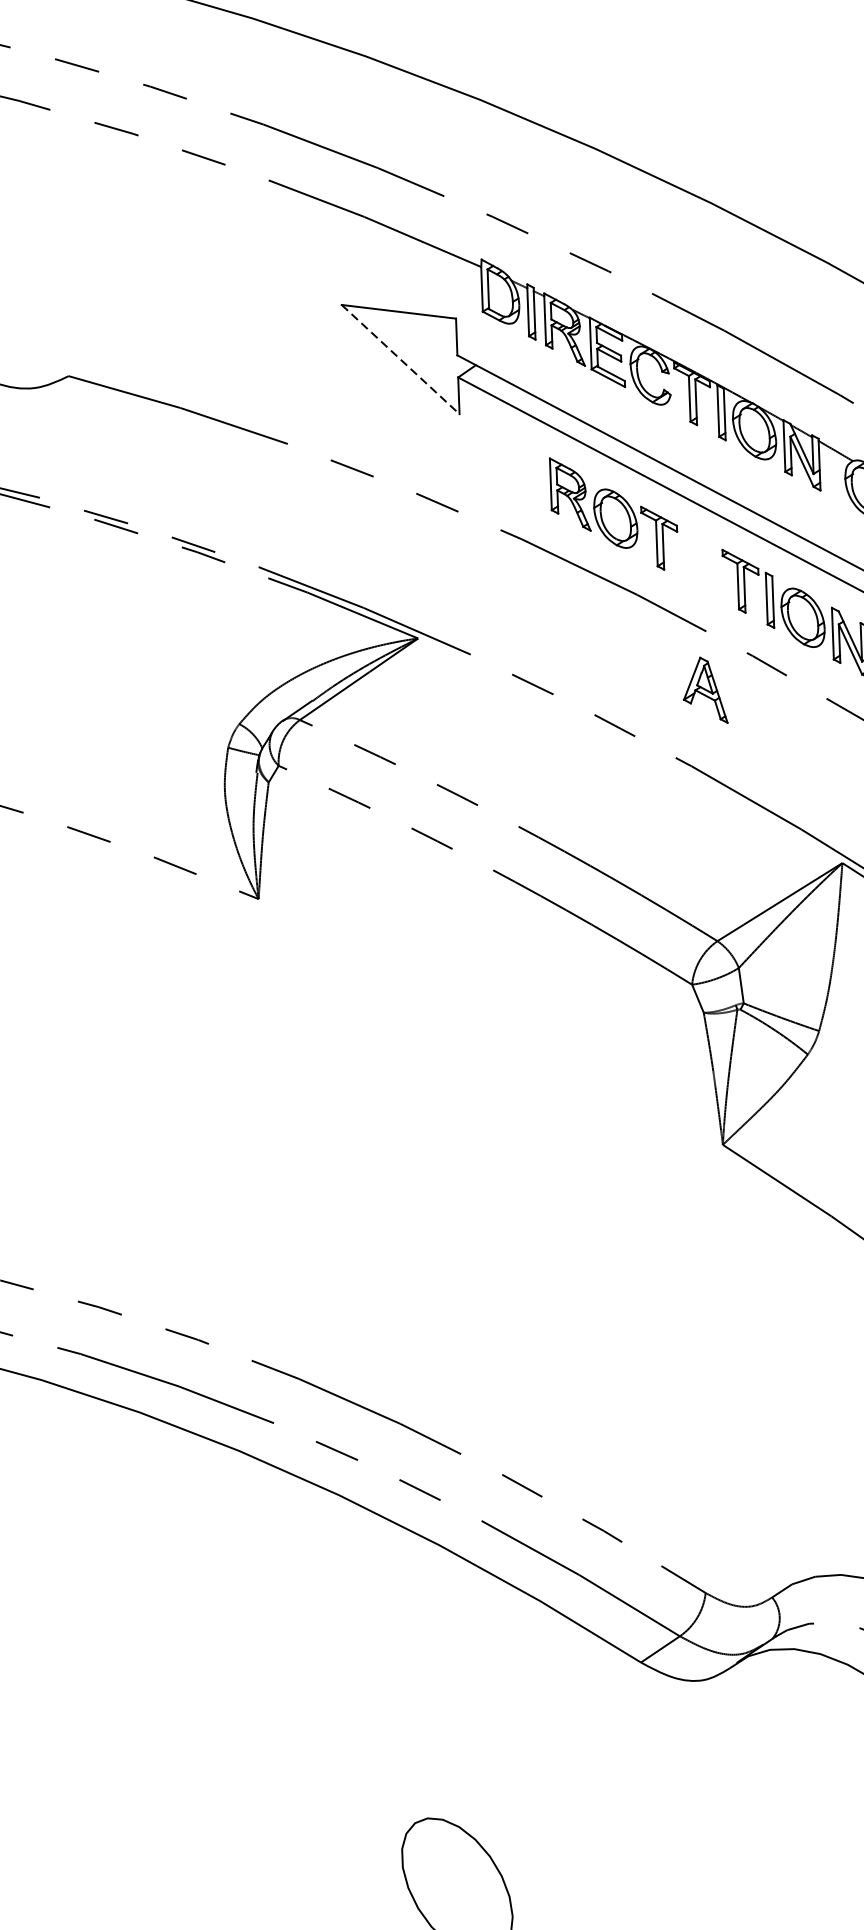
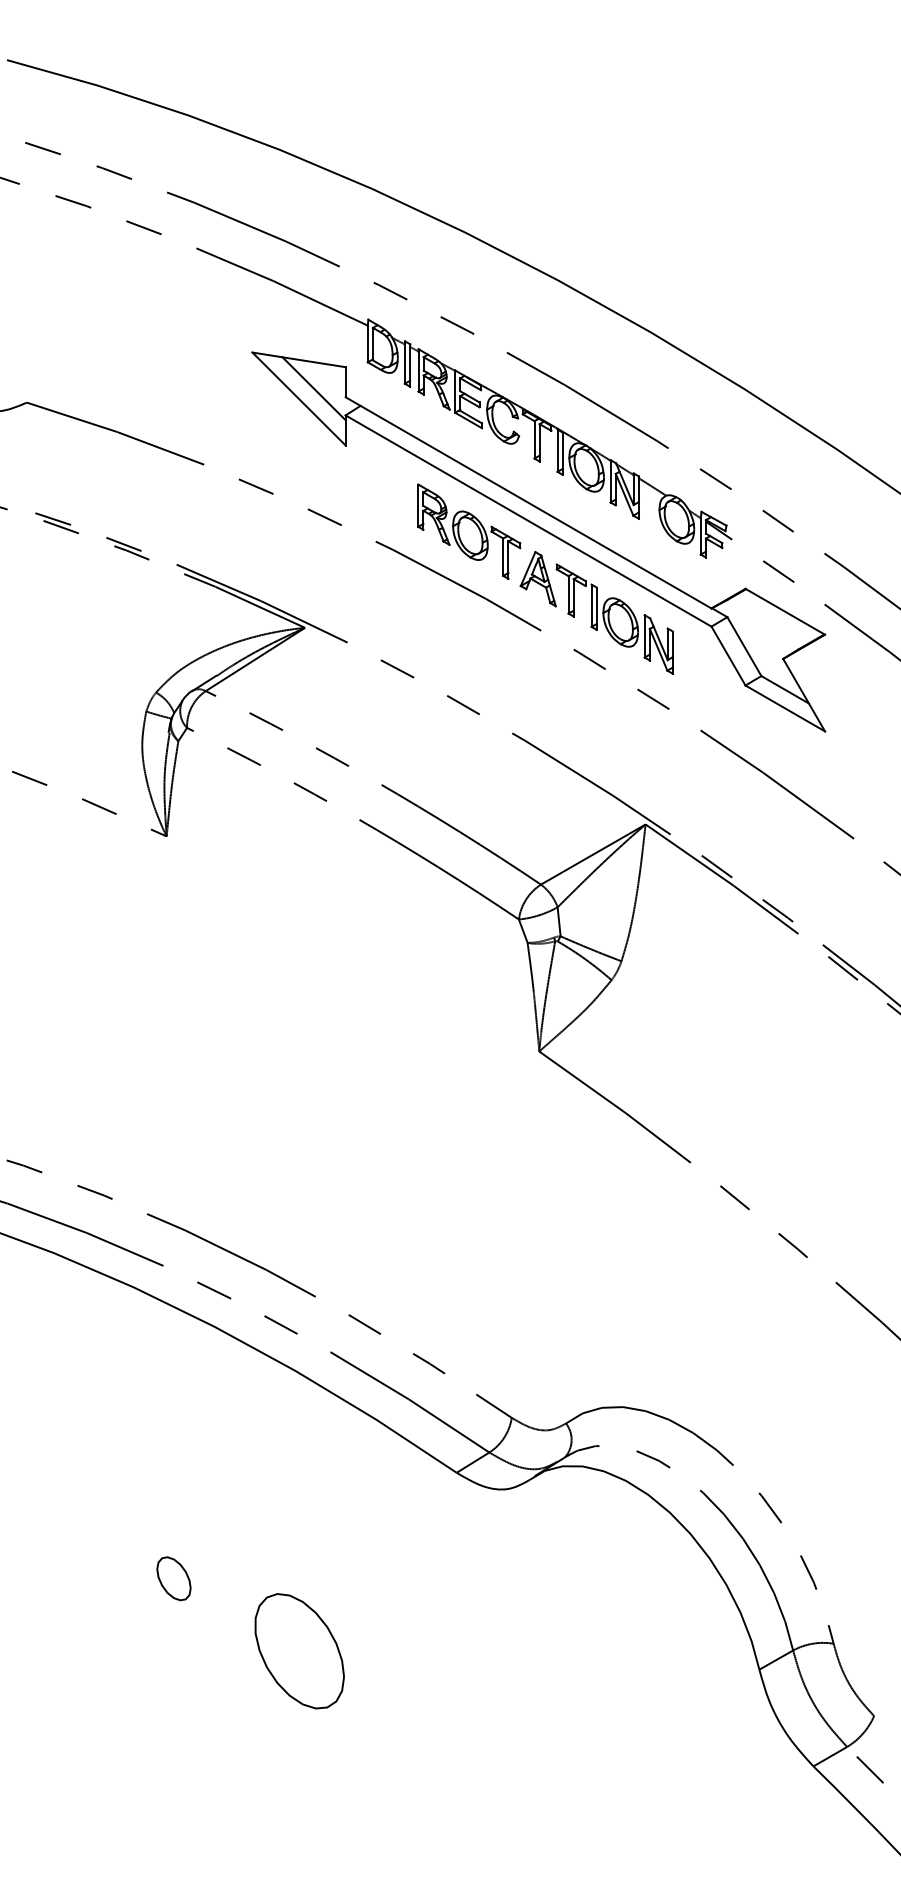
line: (417, 346) -> (313, 388), added
line: (401, 360) -> (299, 399), dashed -> solid
part: (704, 691) -> (537, 579), moved
part: (300, 1804) -> (173, 1578), added

